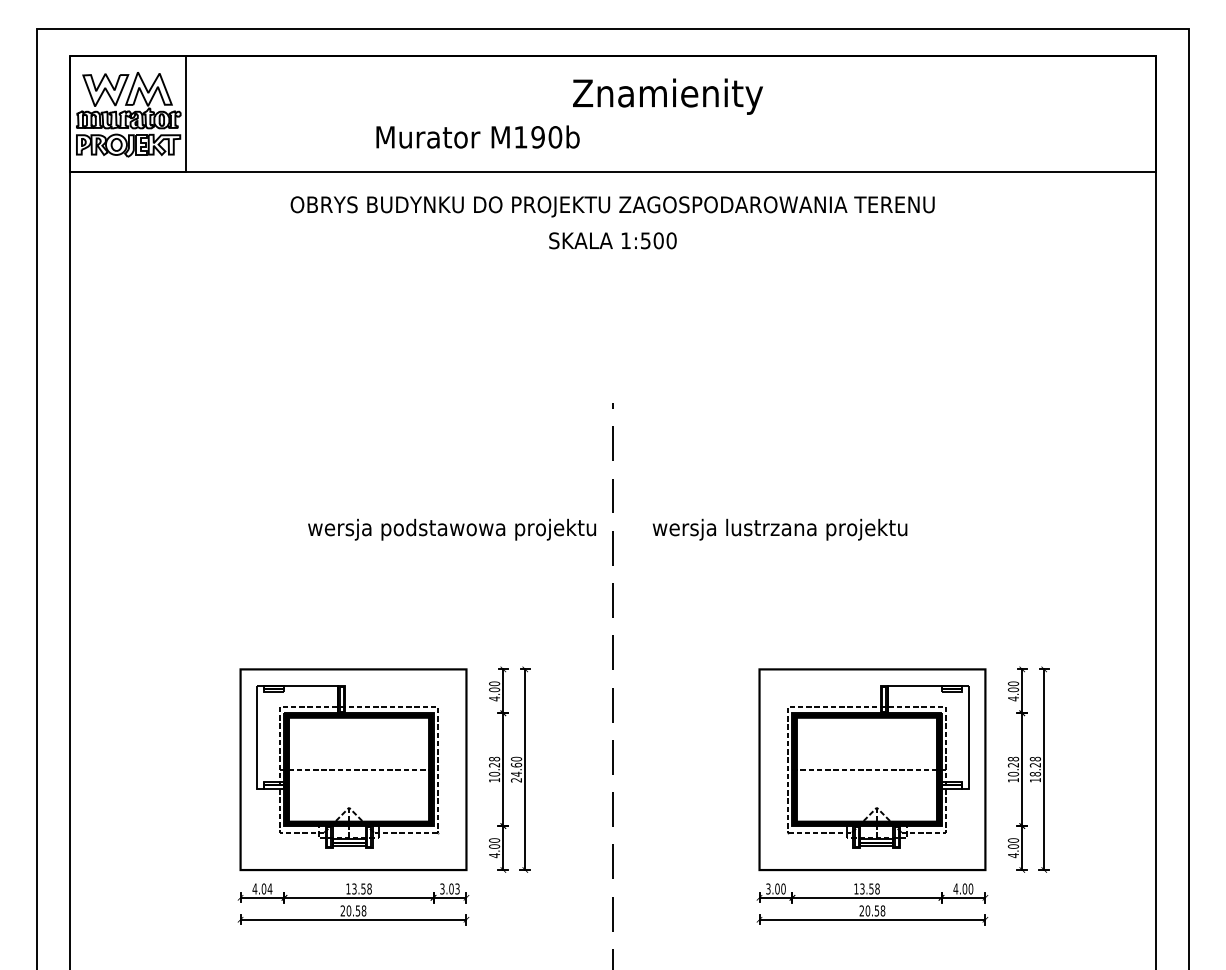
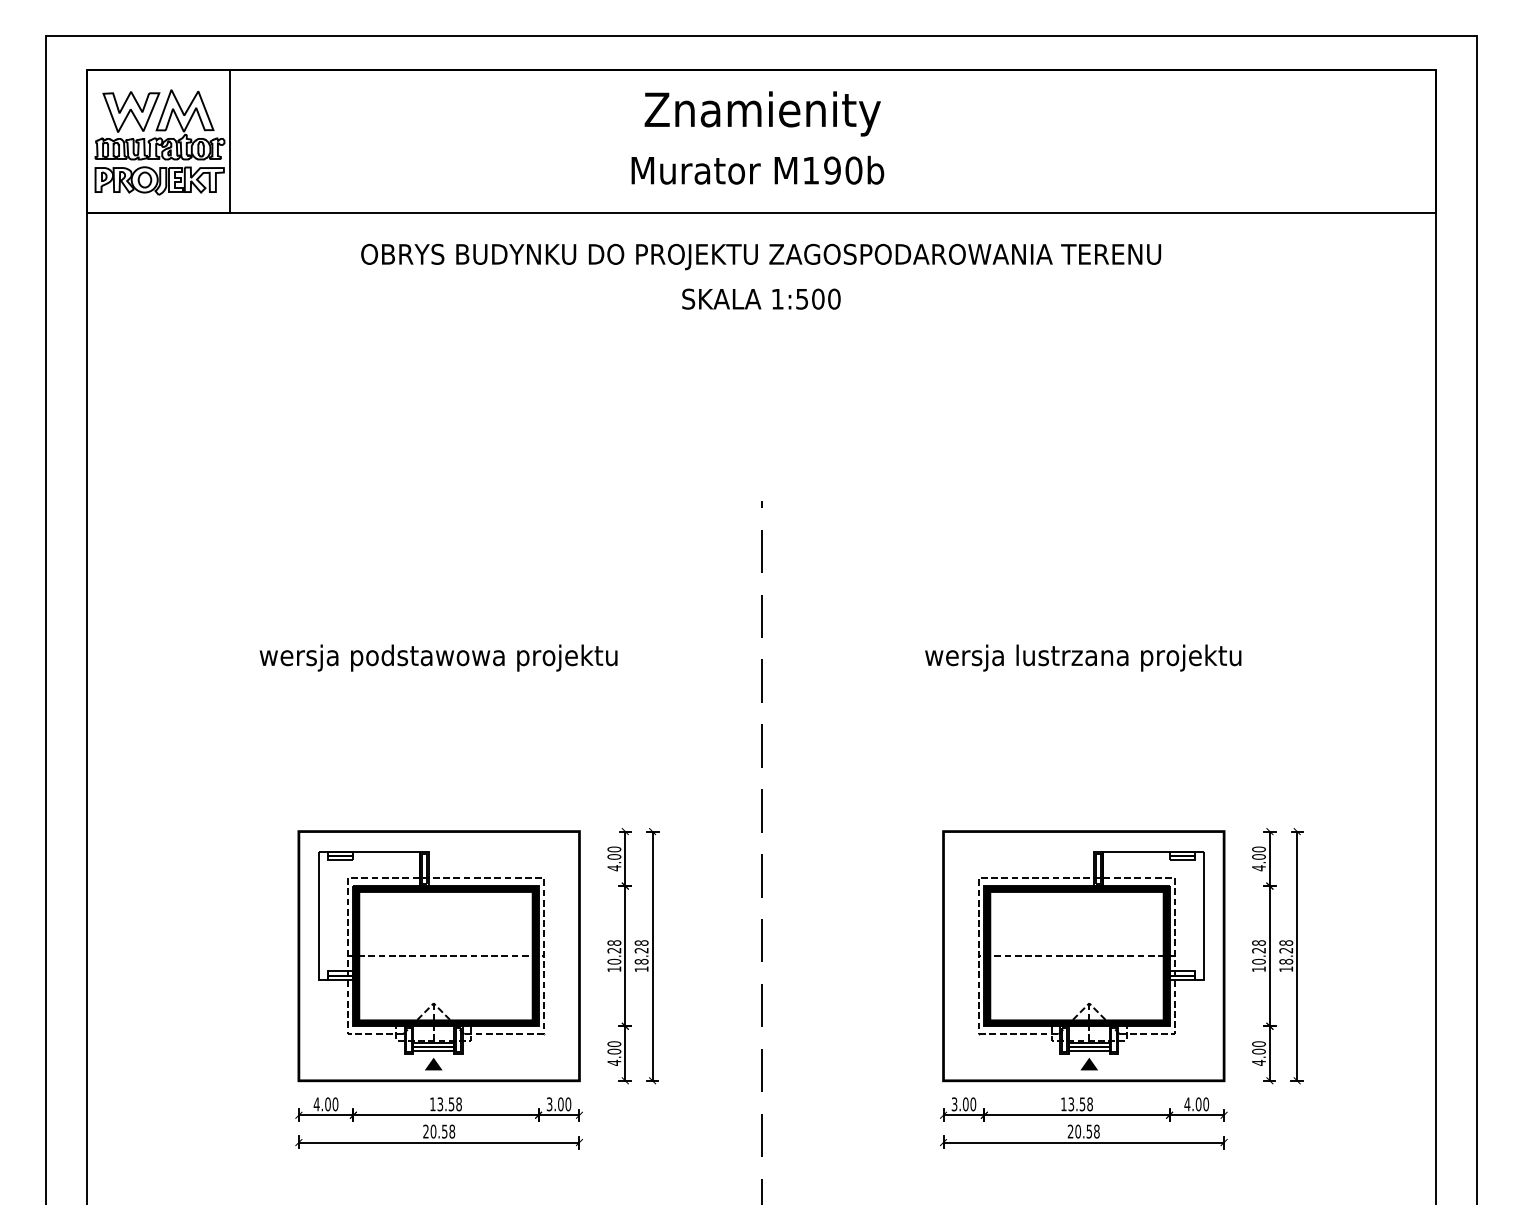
text: (667, 96) -> (762, 113), moved
text: (477, 136) -> (757, 169), moved
text: (451, 529) -> (437, 657), moved
text: (779, 529) -> (1082, 657), moved
text: (516, 769) -> (641, 955), 24.60 -> 18.28
fill: (348, 856) -> (432, 1063), added
fill: (876, 856) -> (1088, 1063), added
text: (269, 888) -> (334, 1103), 4.04 -> 4.00
text: (457, 888) -> (568, 1103), 3.03 -> 3.00

